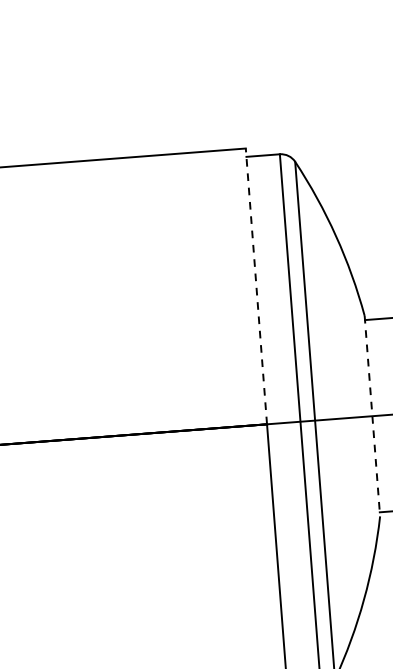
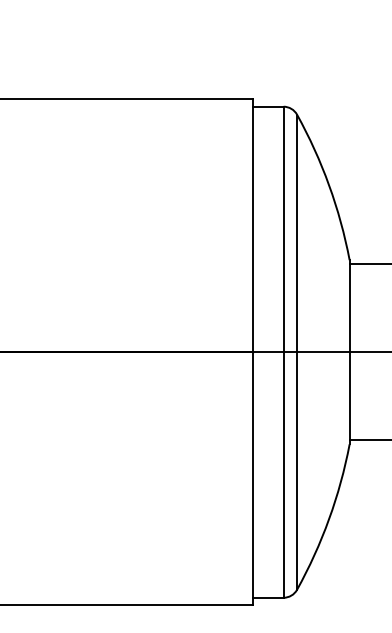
line: (255, 286) -> (252, 225), dashed -> solid
line: (372, 416) -> (349, 352), dashed -> solid

